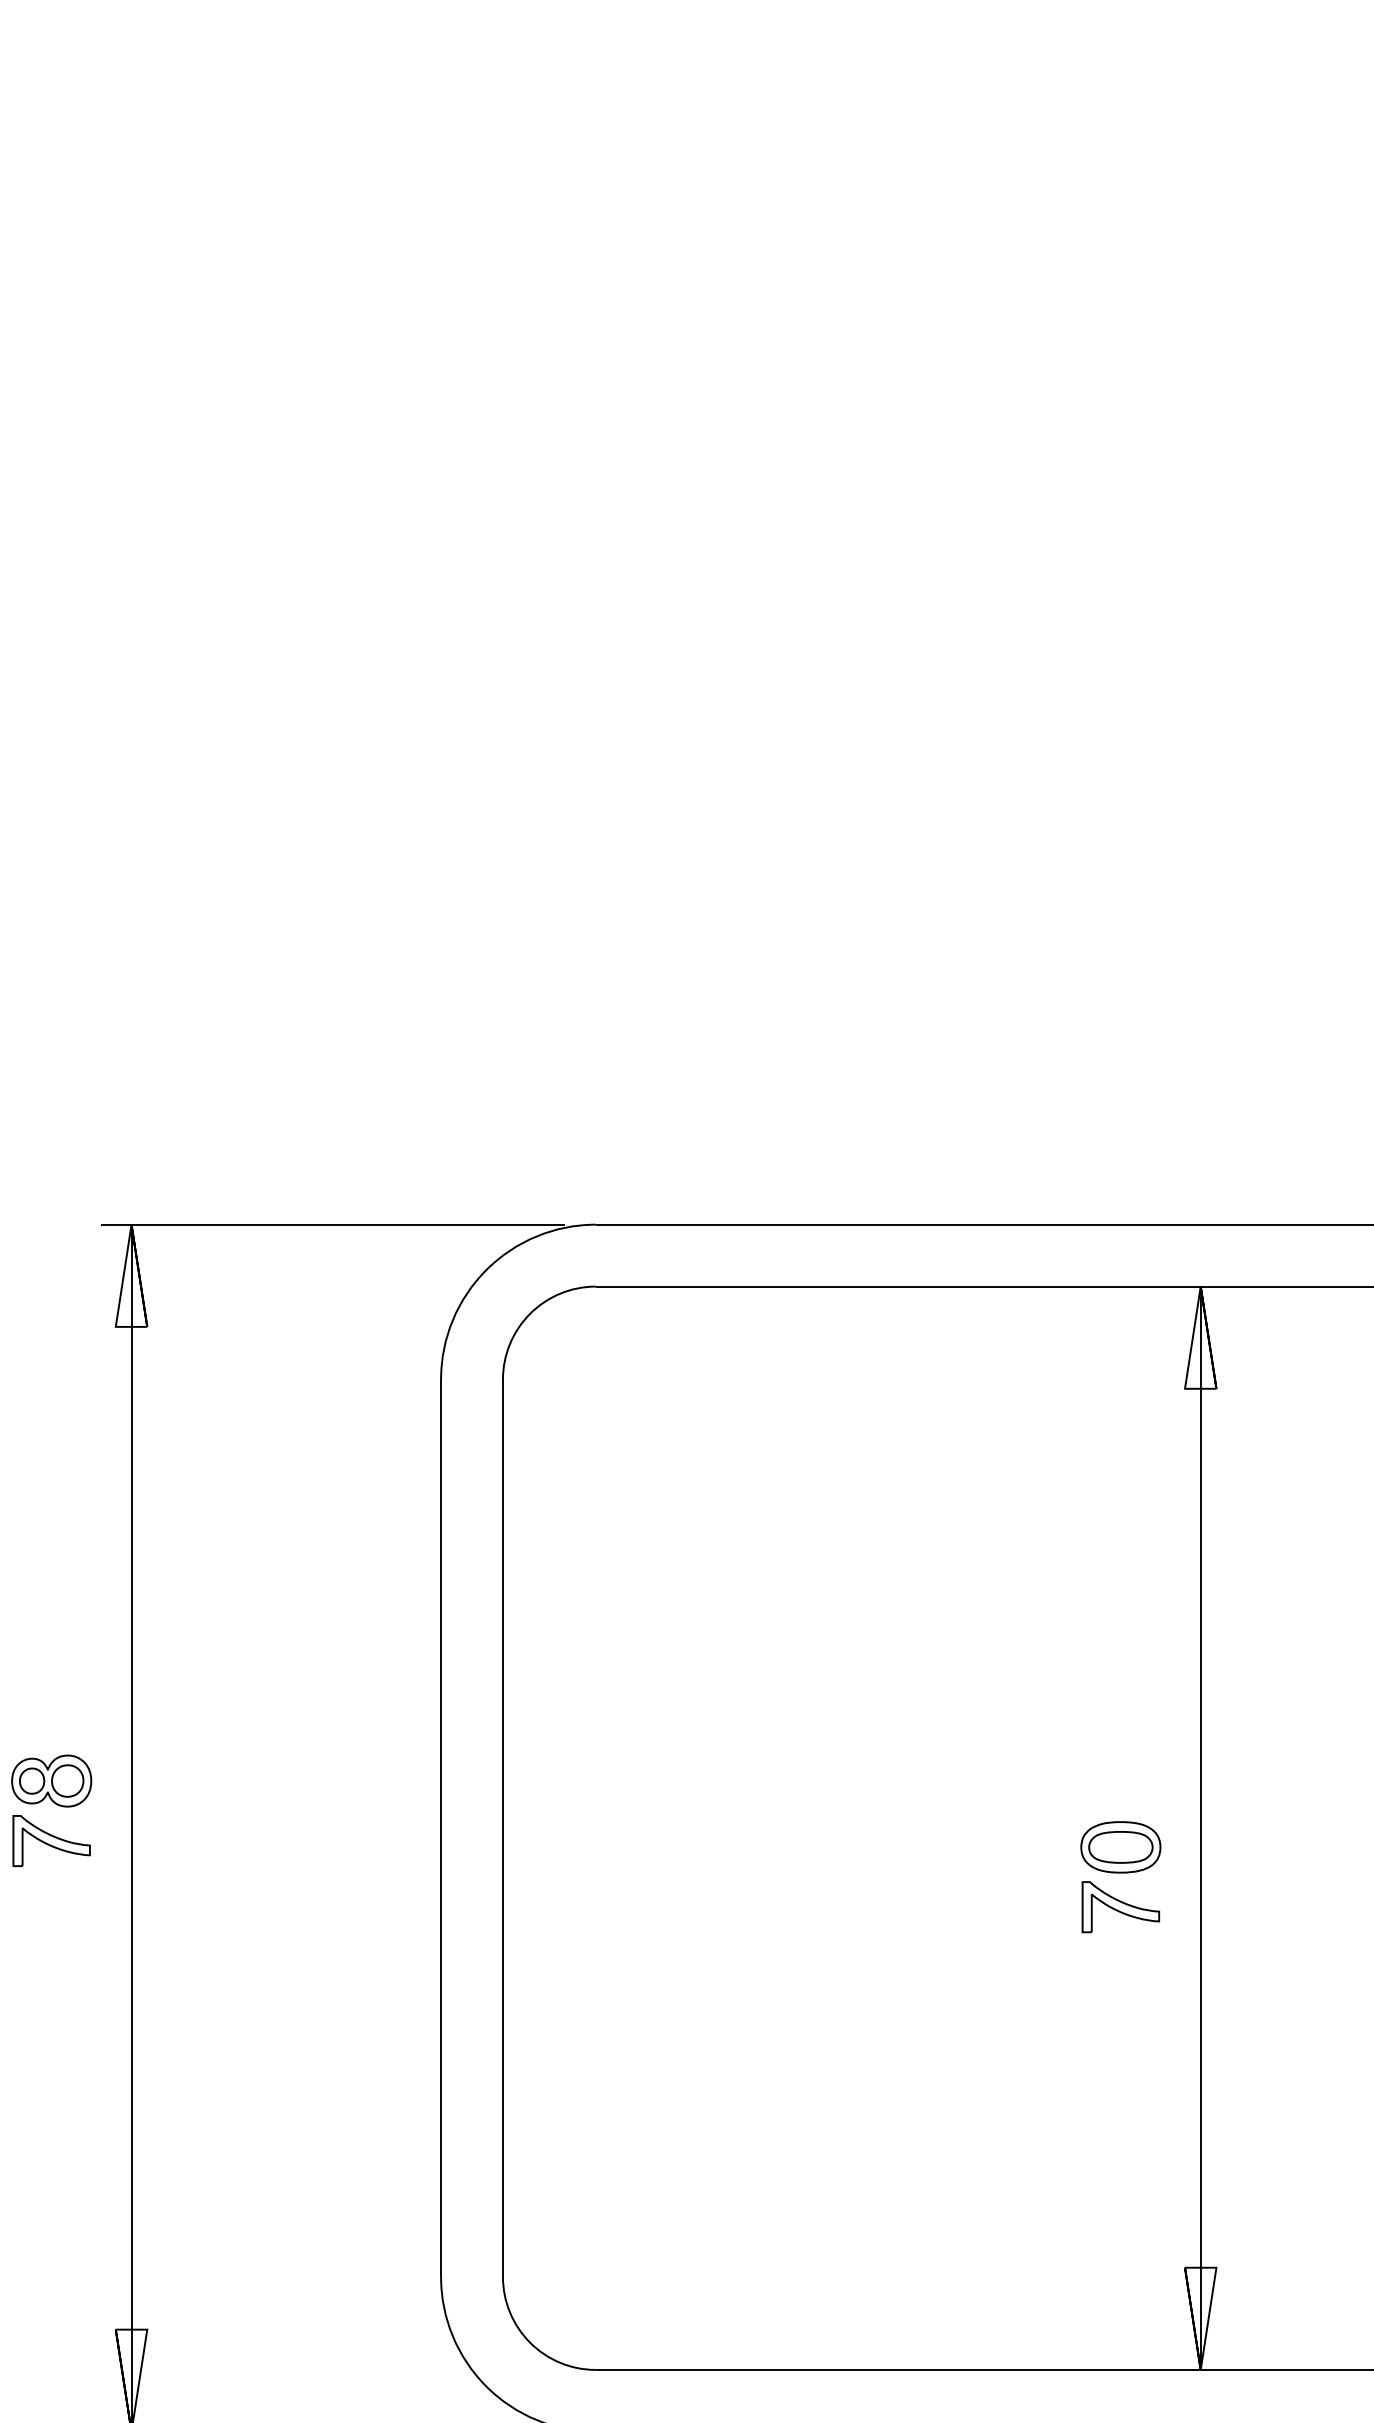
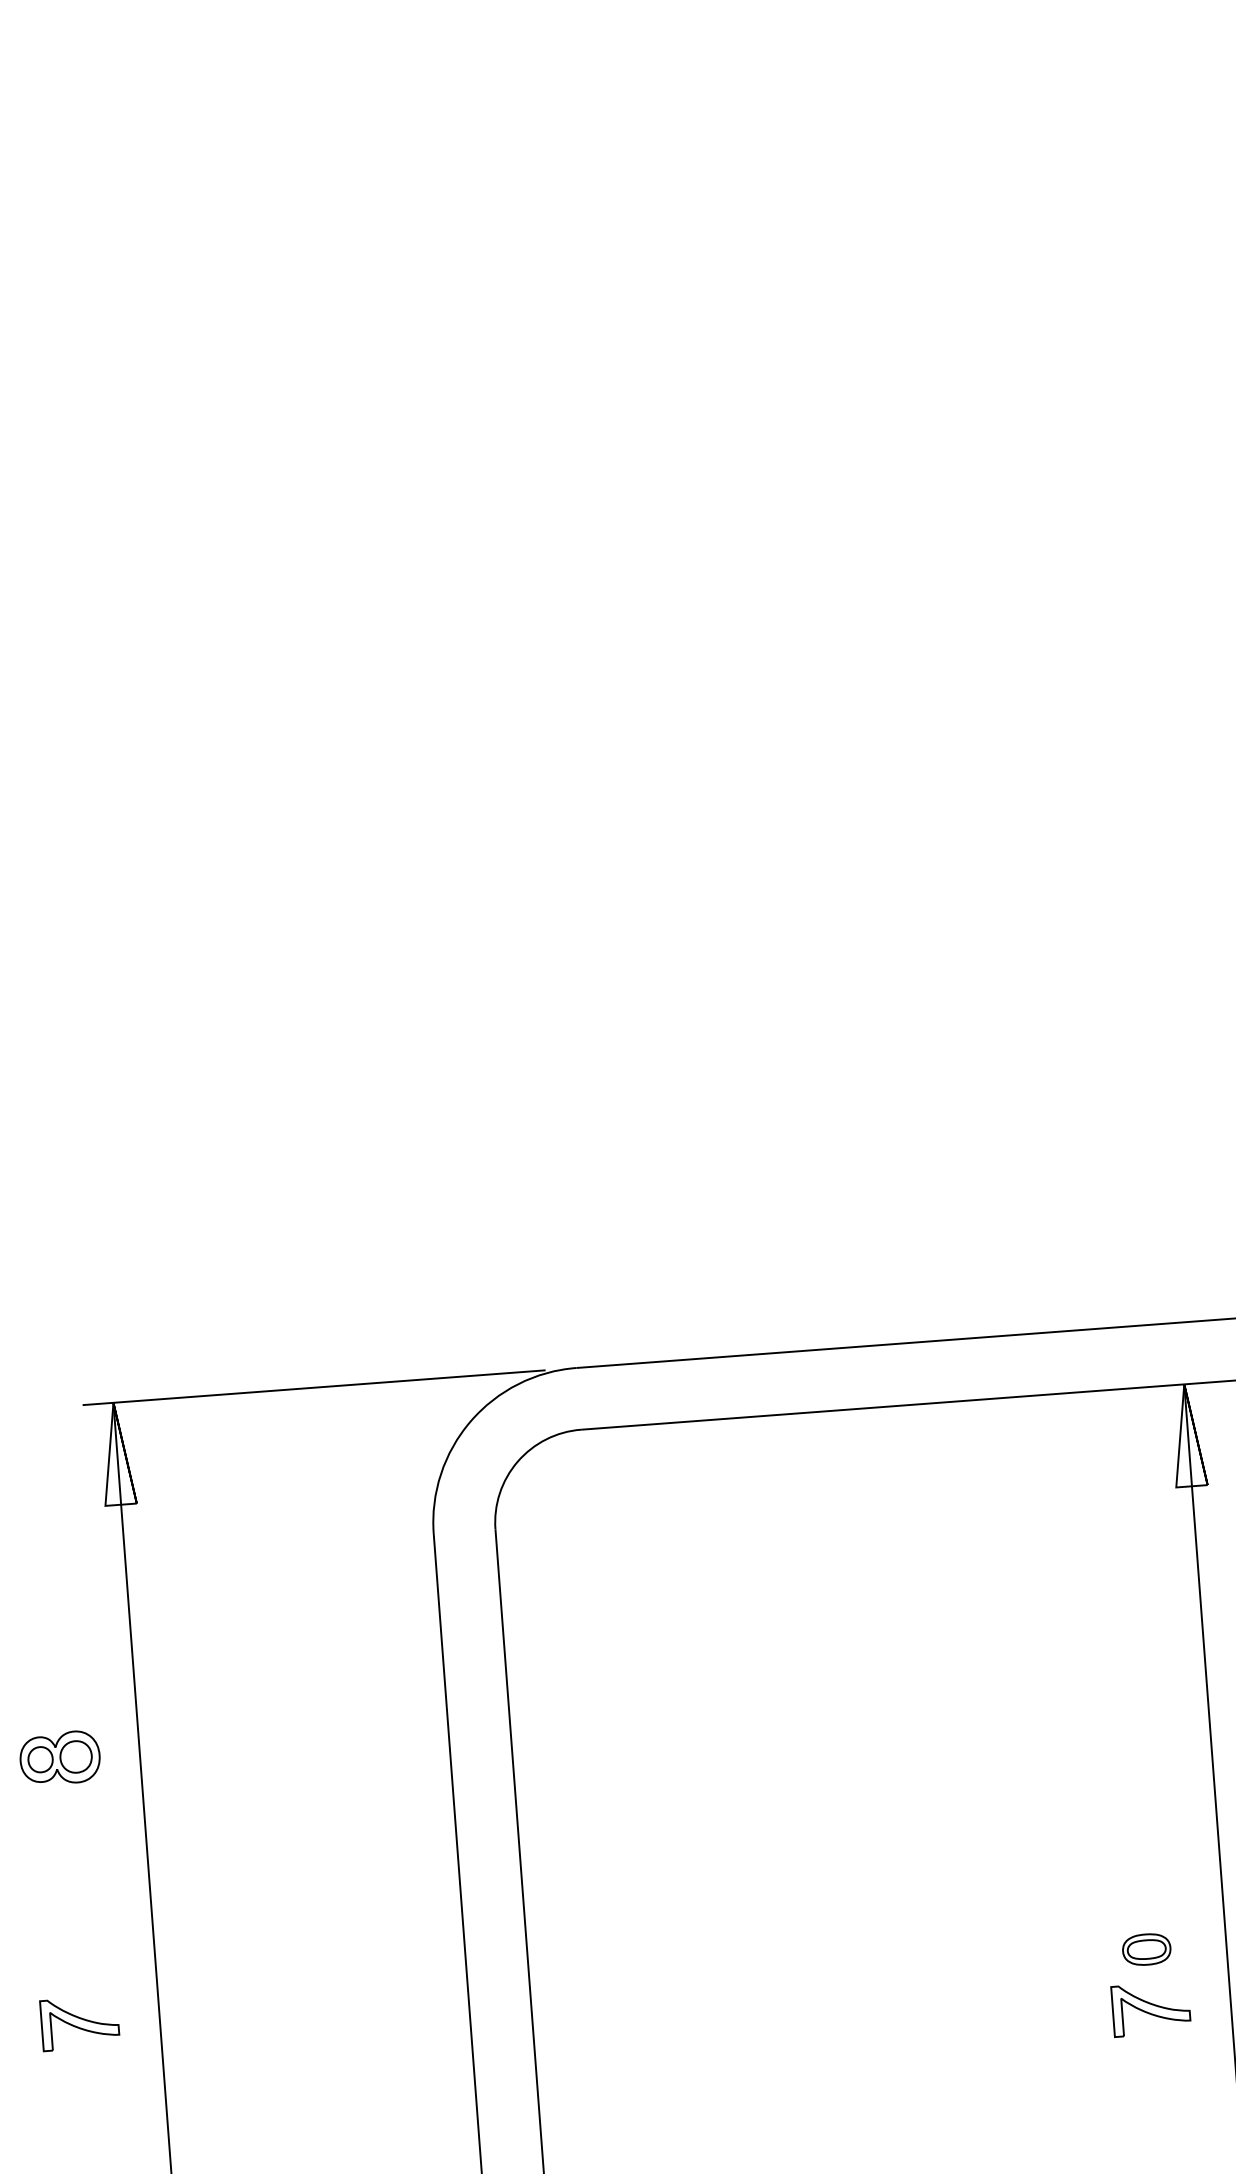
part: (51, 1780) -> (59, 1757), moved
part: (1120, 1847) -> (1146, 1949), size x0.6

